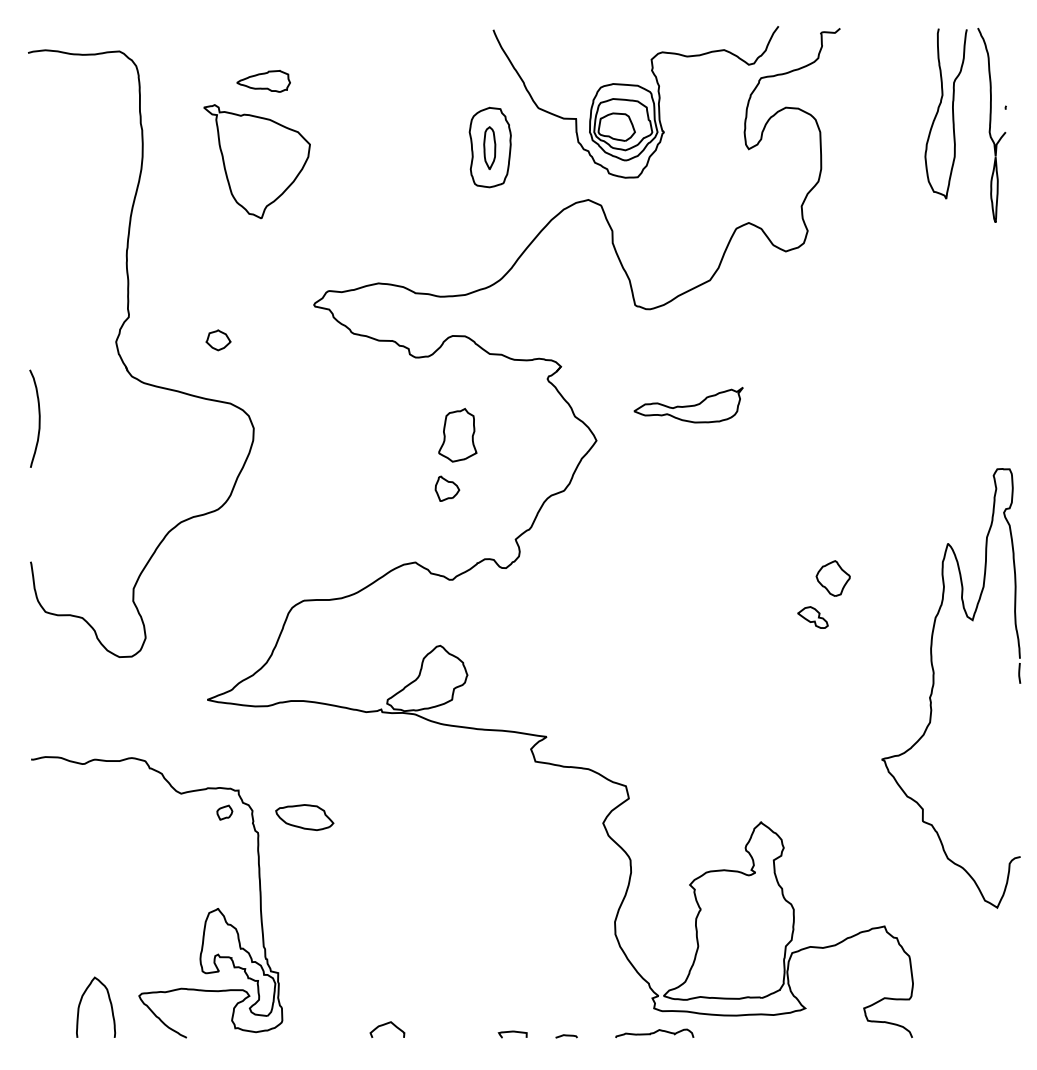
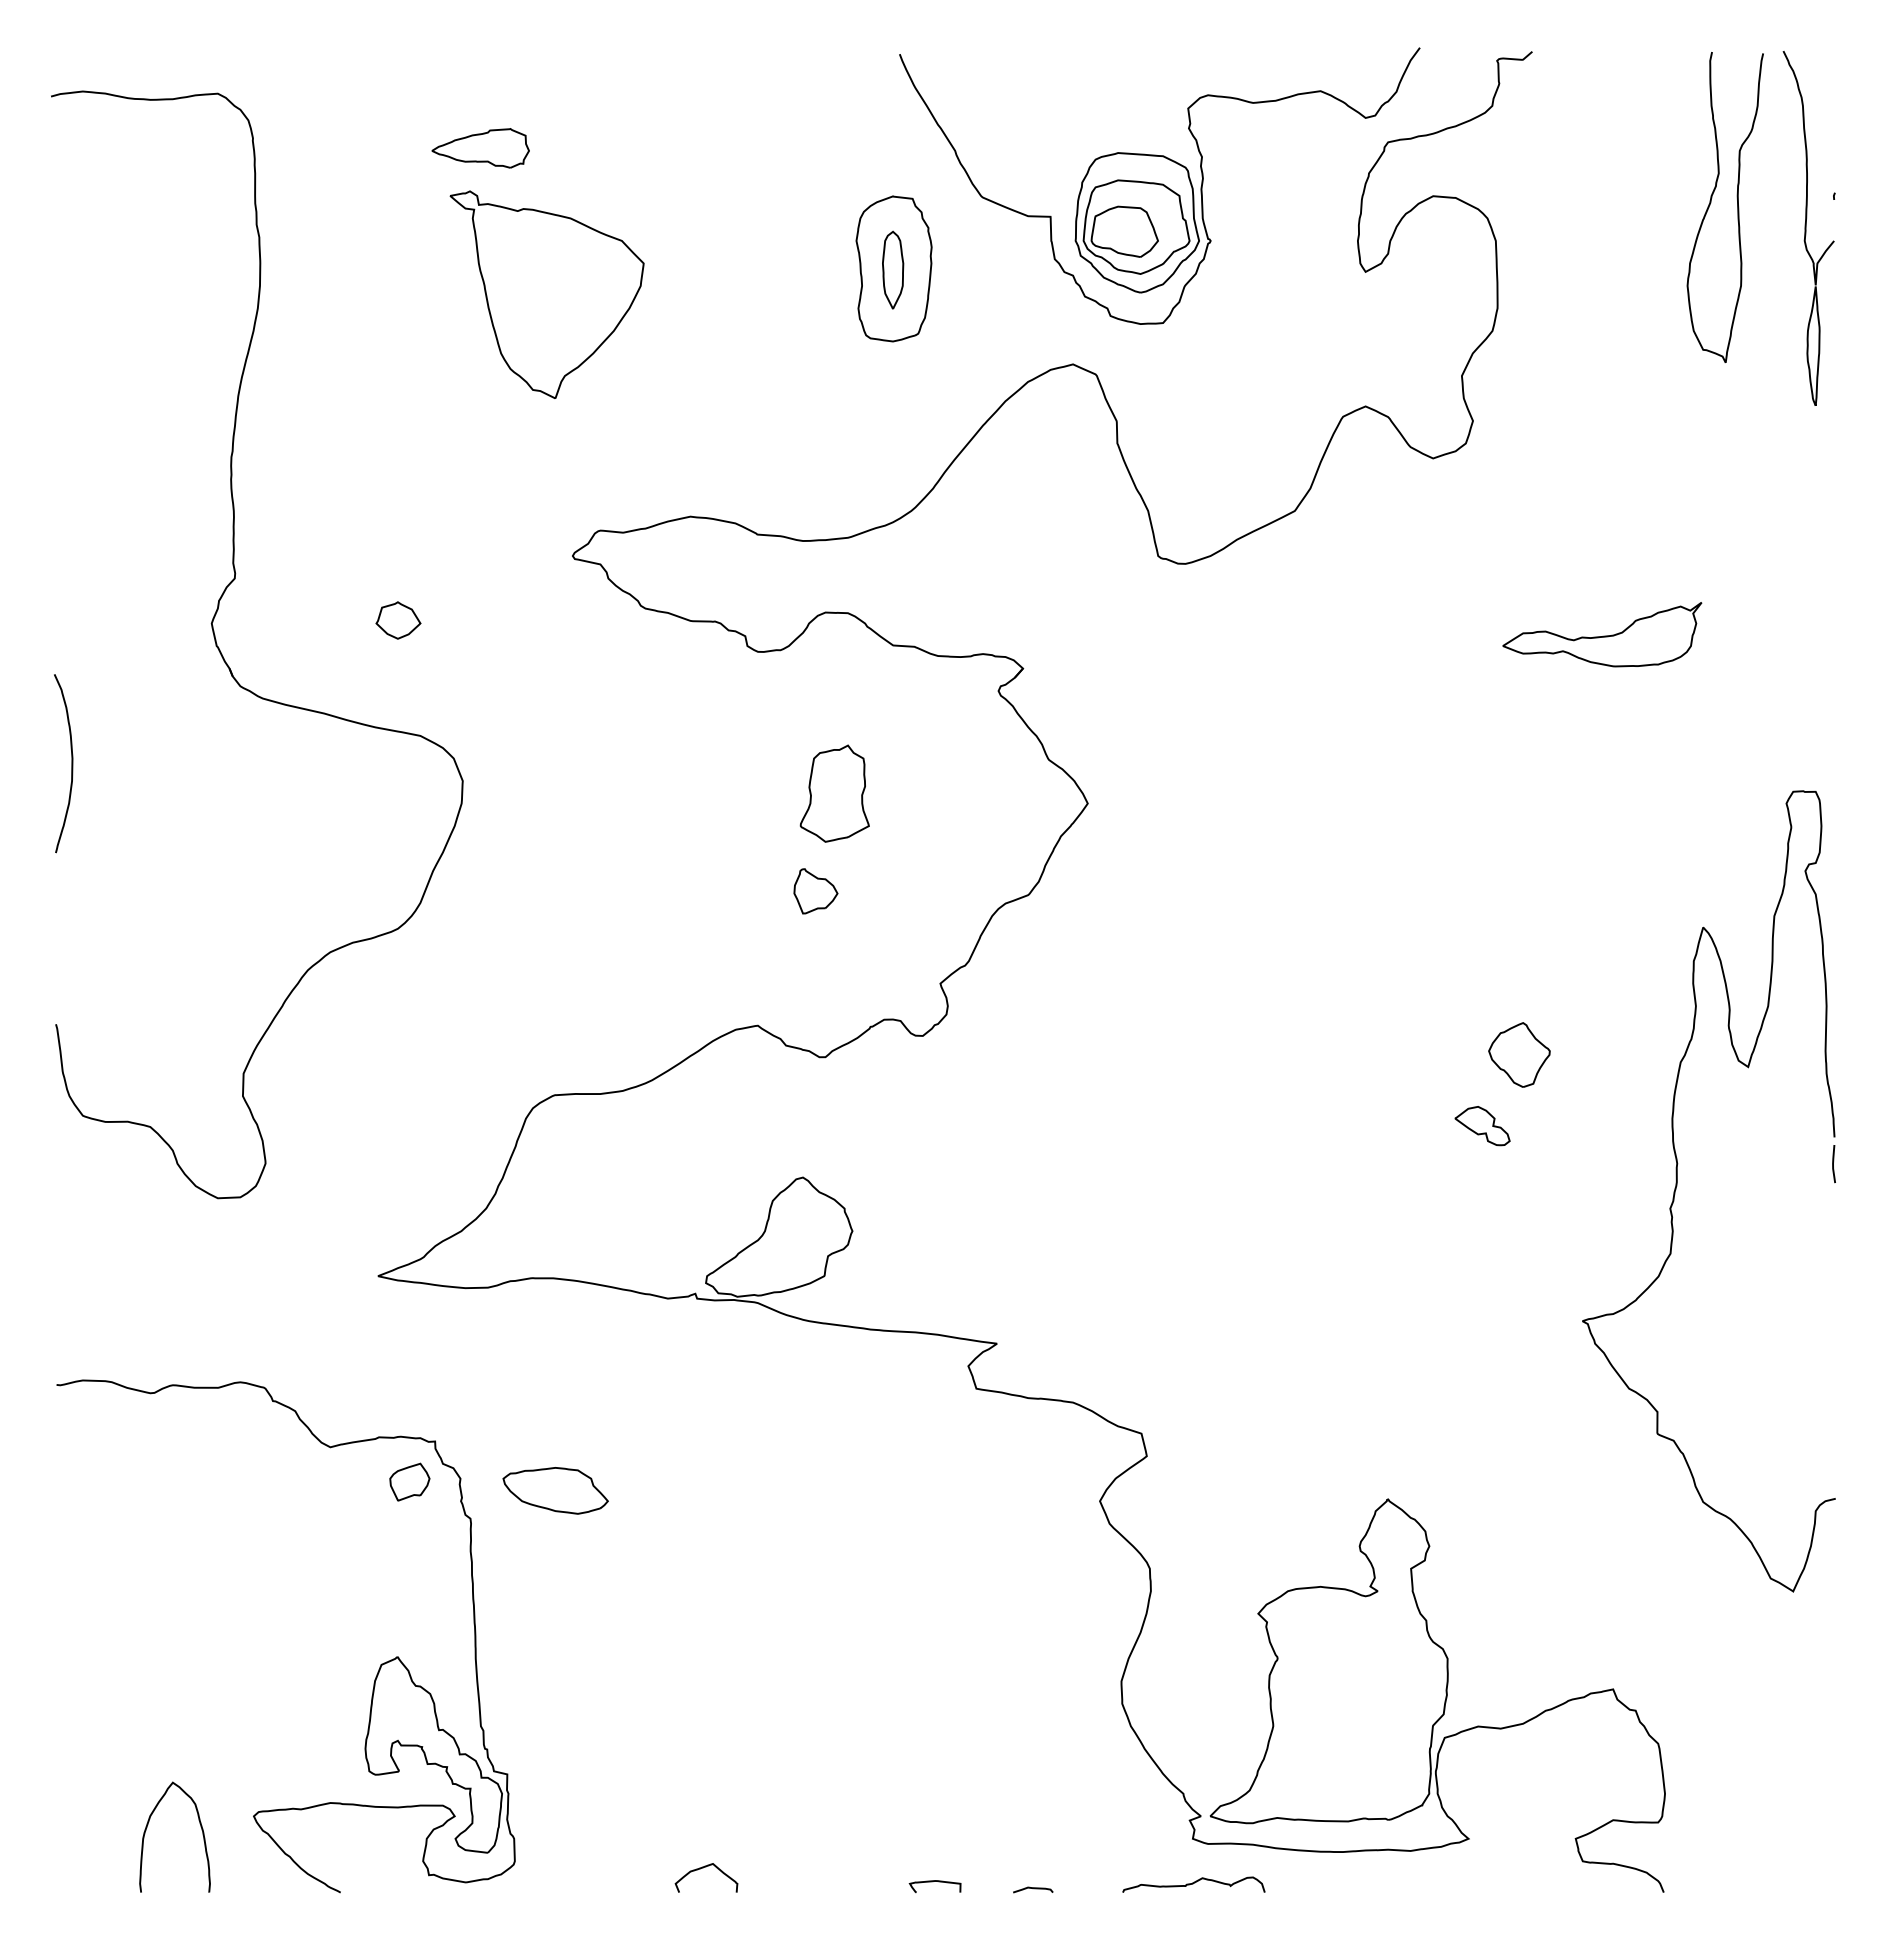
part: (256, 161) -> (546, 294), moved
part: (688, 405) -> (1602, 635), moved
part: (934, 685) -> (1678, 1186), moved
part: (224, 812) -> (409, 1481), size x1.43

